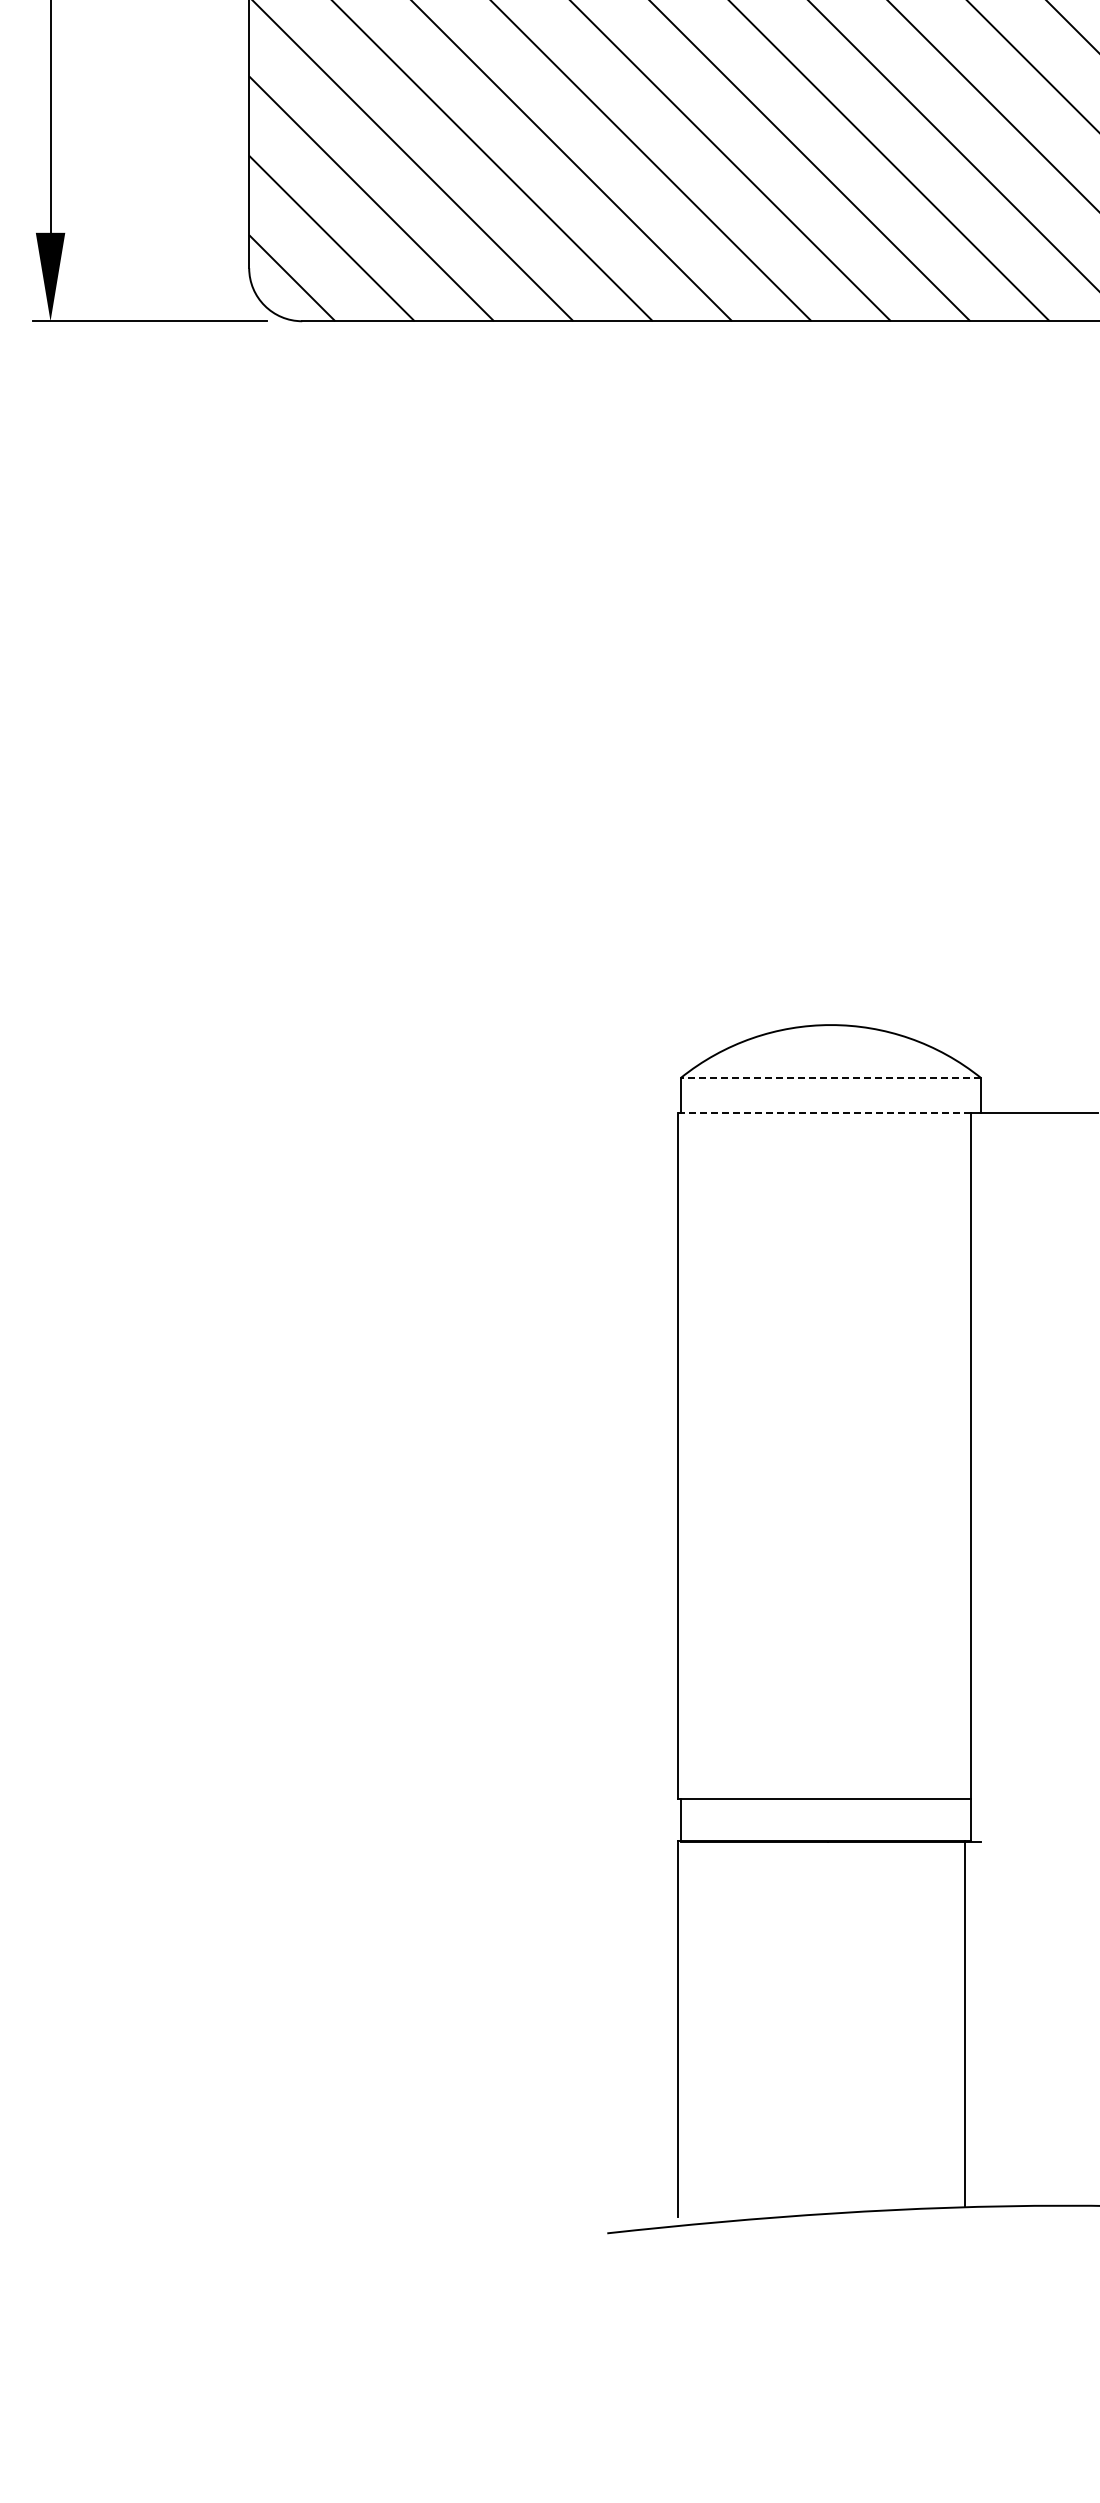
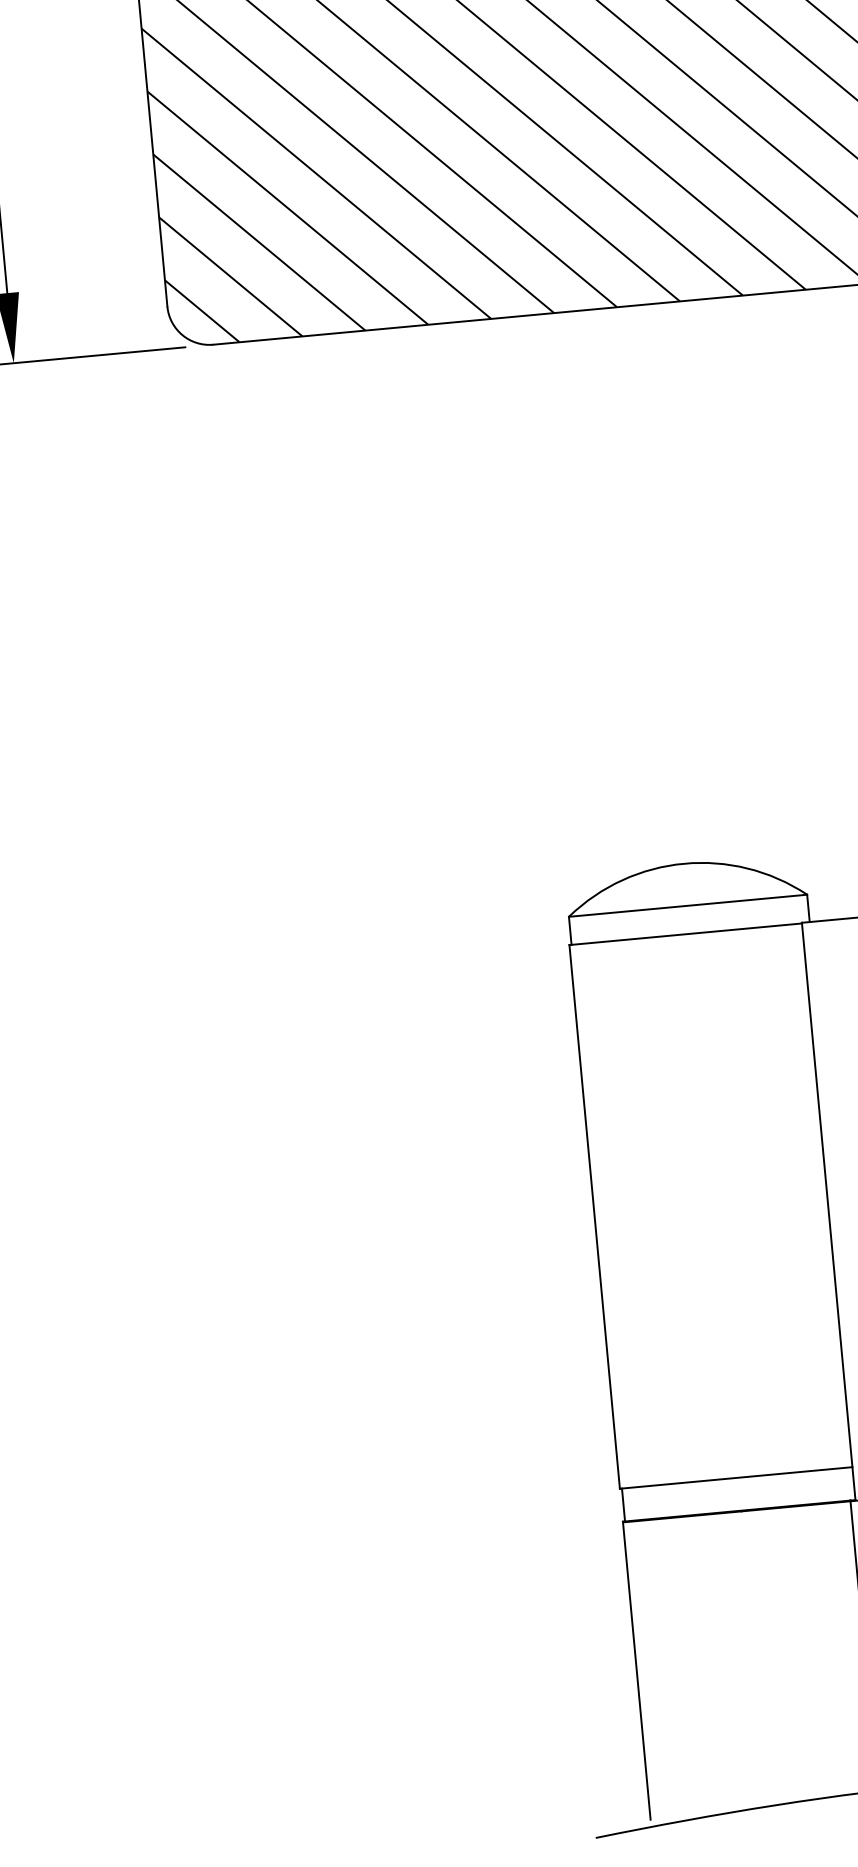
line: (830, 1078) -> (687, 906), dashed -> solid
line: (824, 1113) -> (685, 934), dashed -> solid

